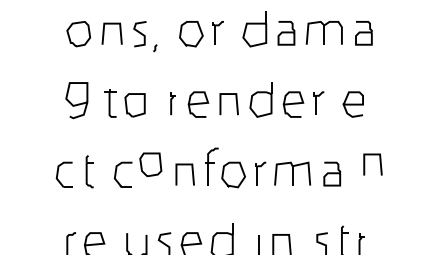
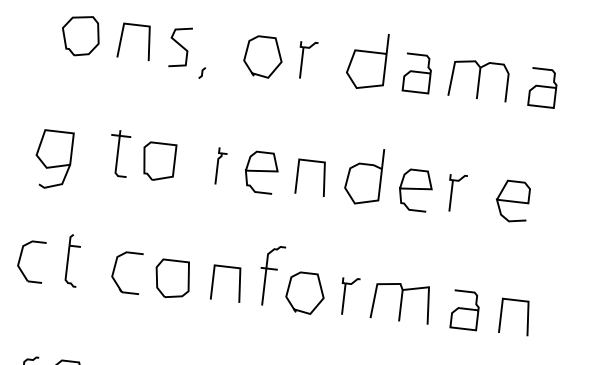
curve: (78, 103) -> (55, 164), moved
part: (150, 164) -> (172, 278), moved
line: (365, 164) -> (503, 315), moved

